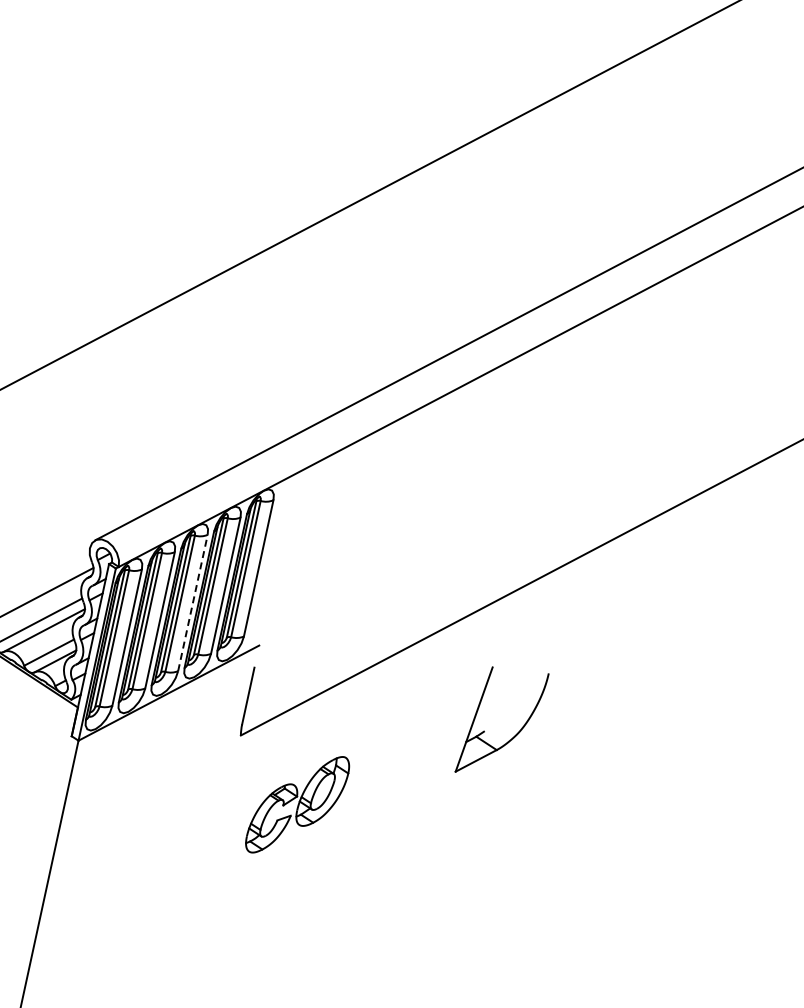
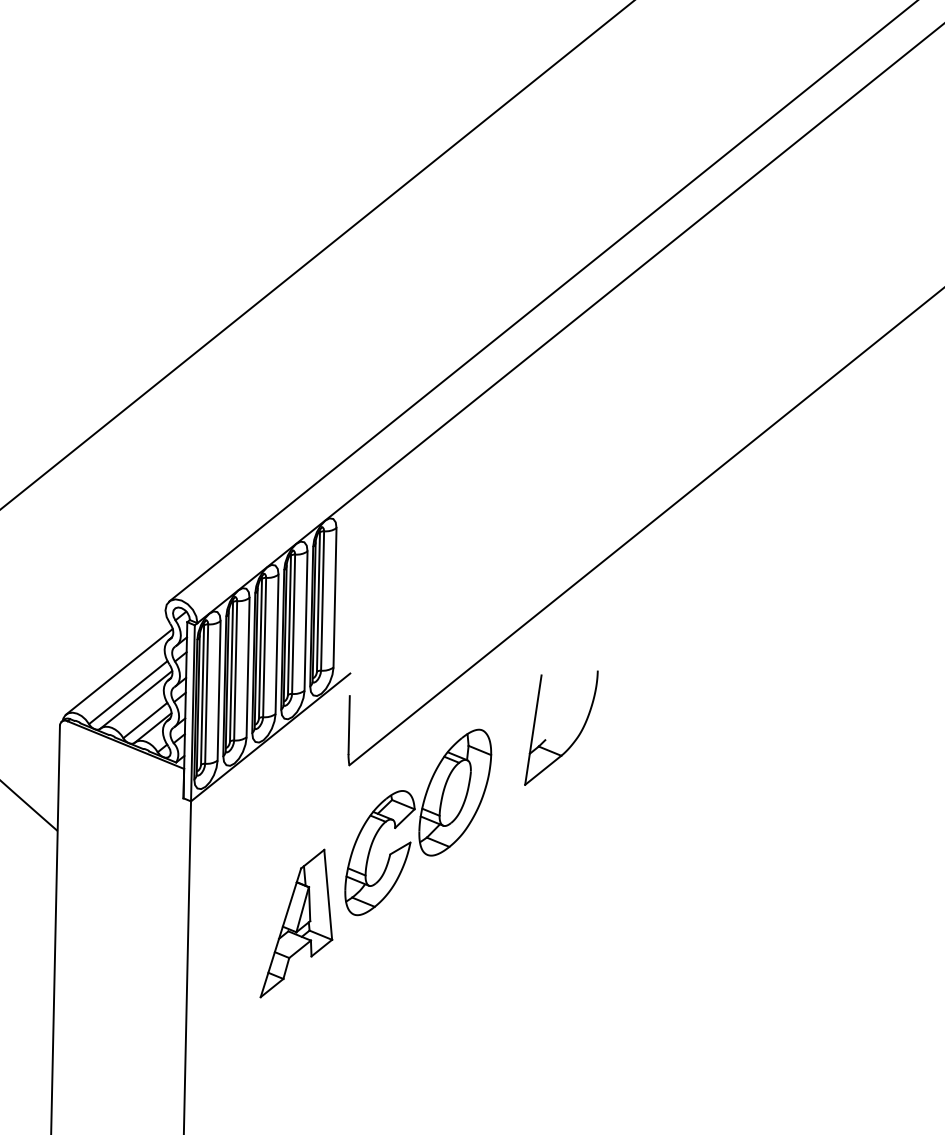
line: (193, 603) -> (277, 644), dashed -> solid
part: (513, 735) -> (575, 738), moved
part: (297, 804) -> (418, 822), size x1.67
part: (158, 880) -> (296, 923), added

